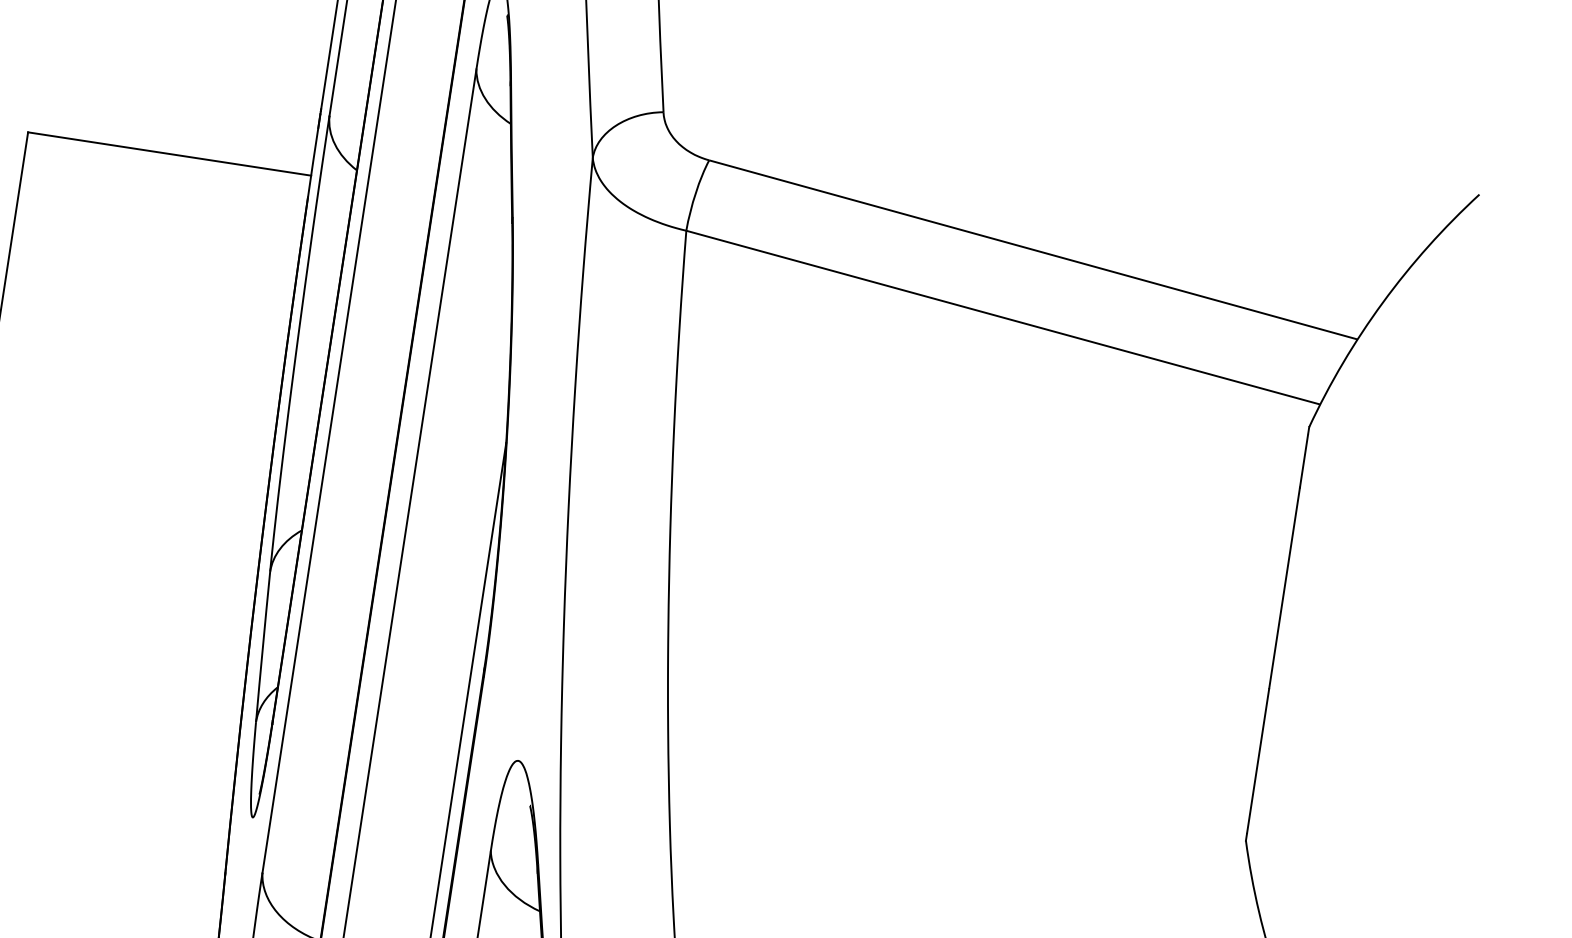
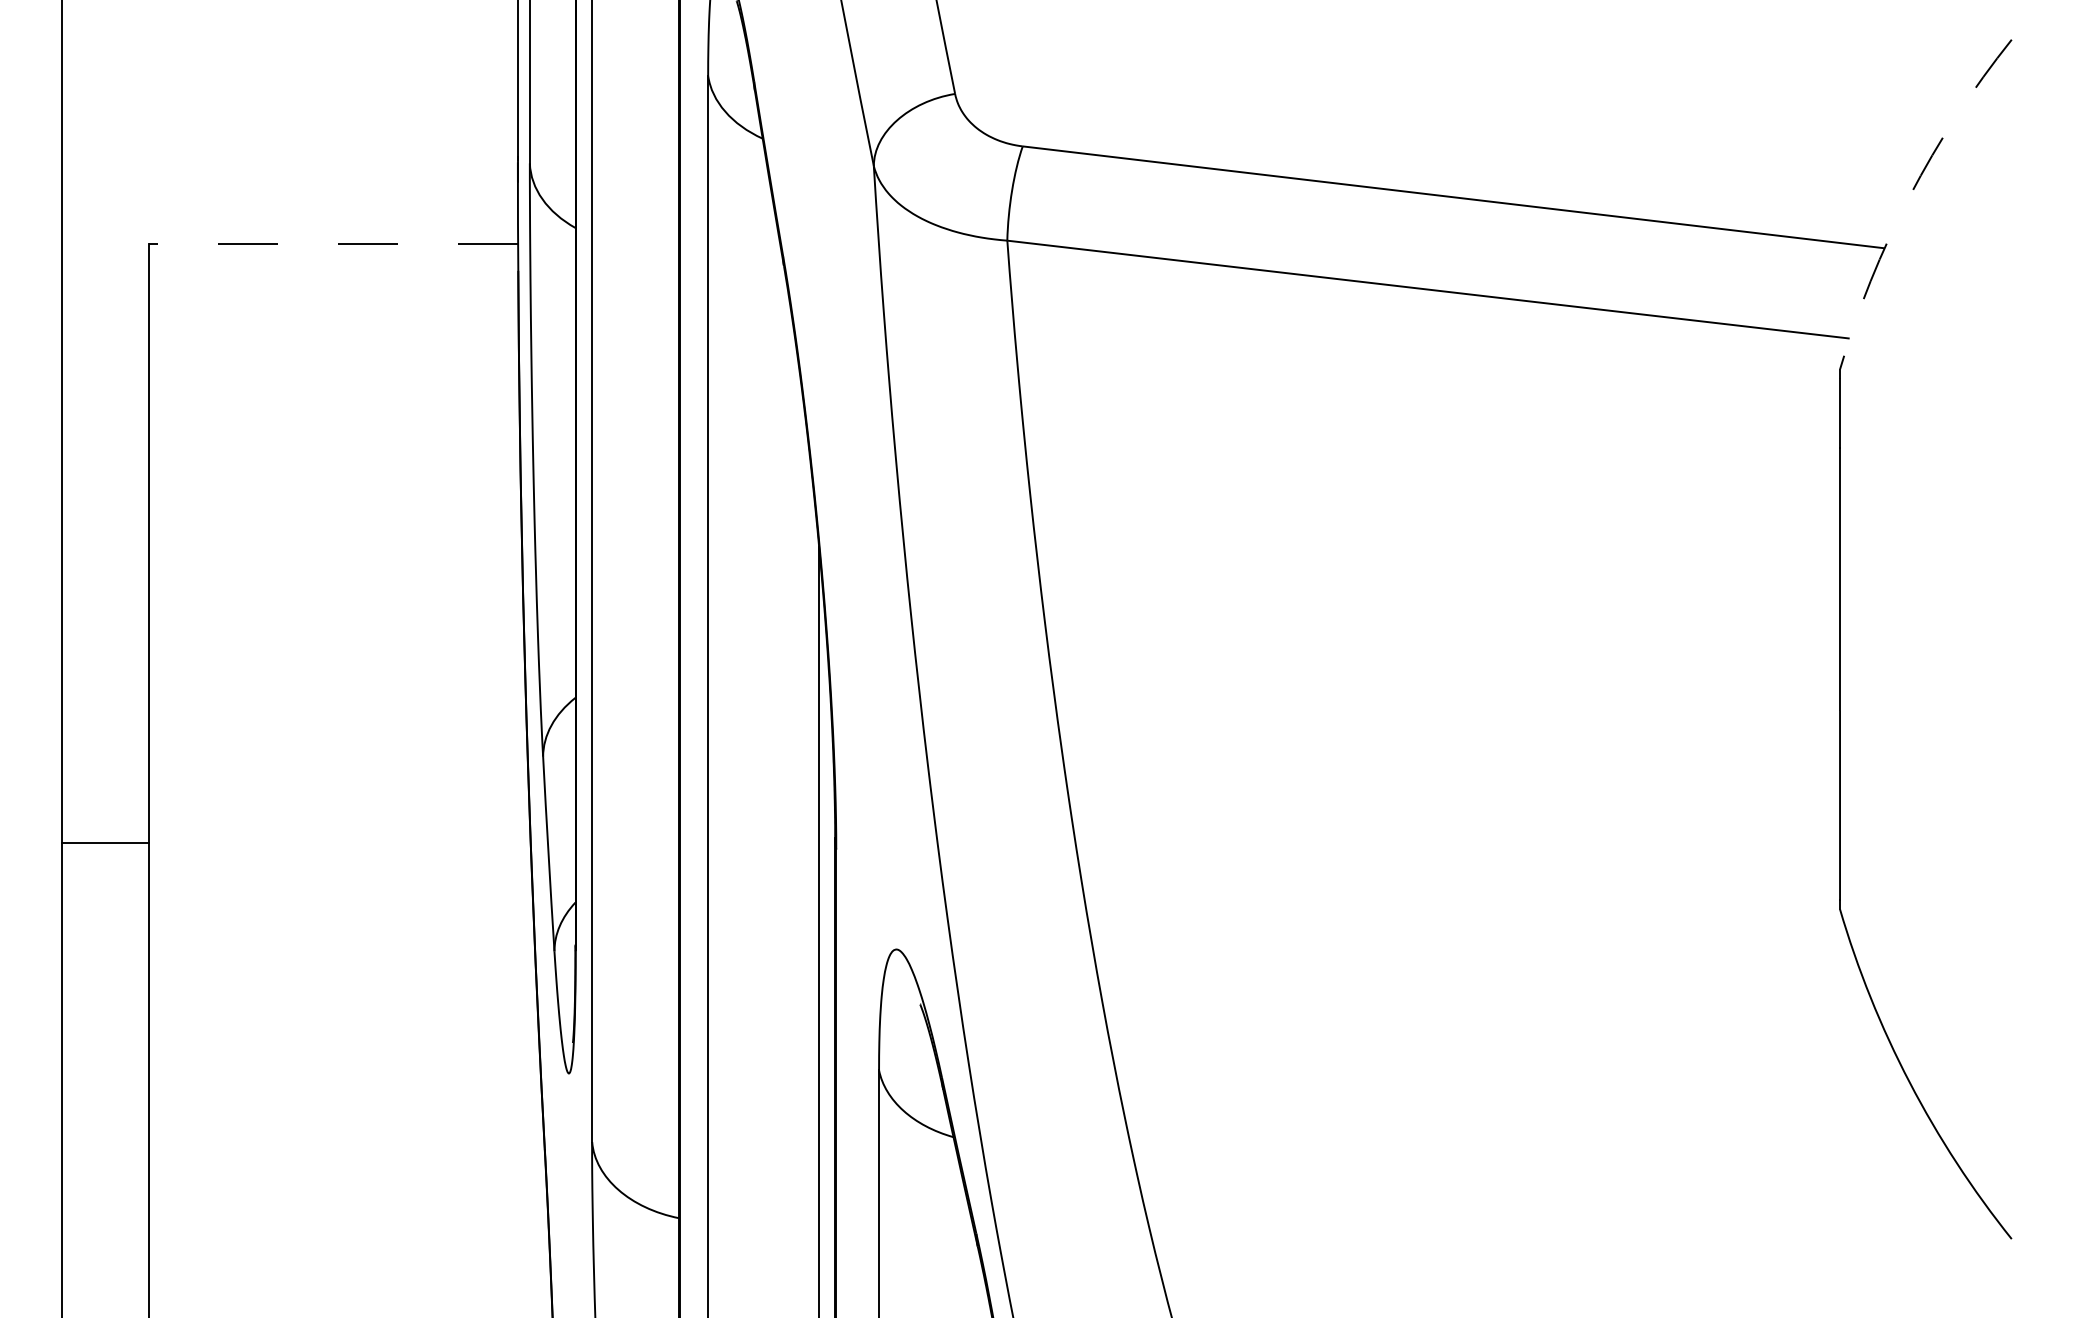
line: (169, 153) -> (333, 243), solid -> dashed
arc: (1382, 302) -> (1909, 196), solid -> dashed

